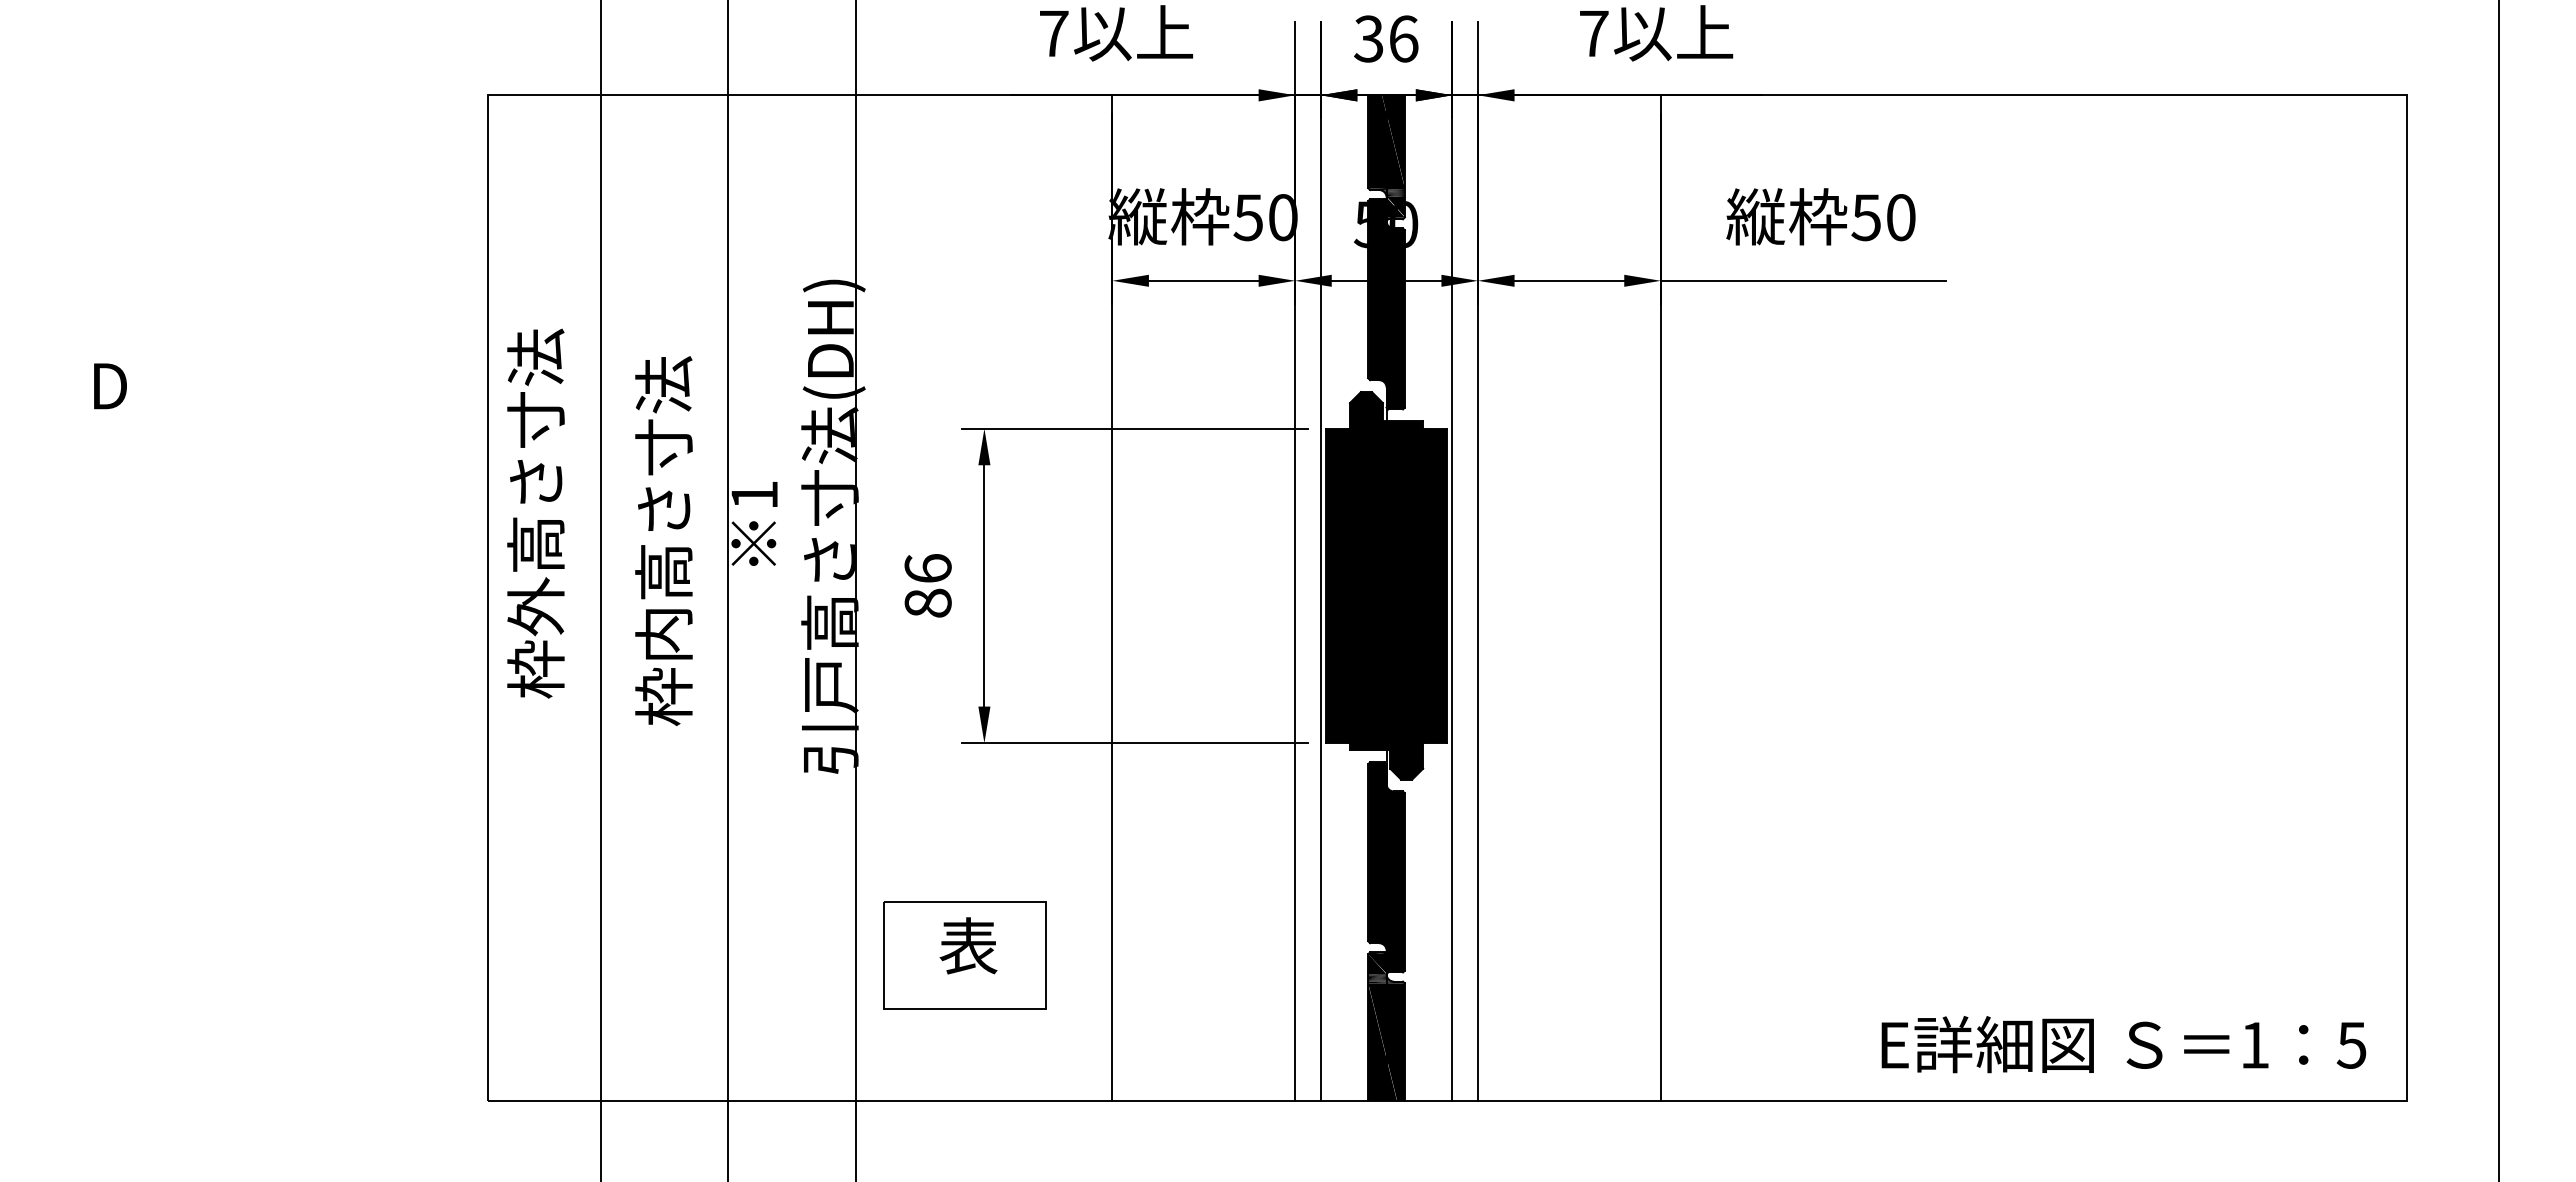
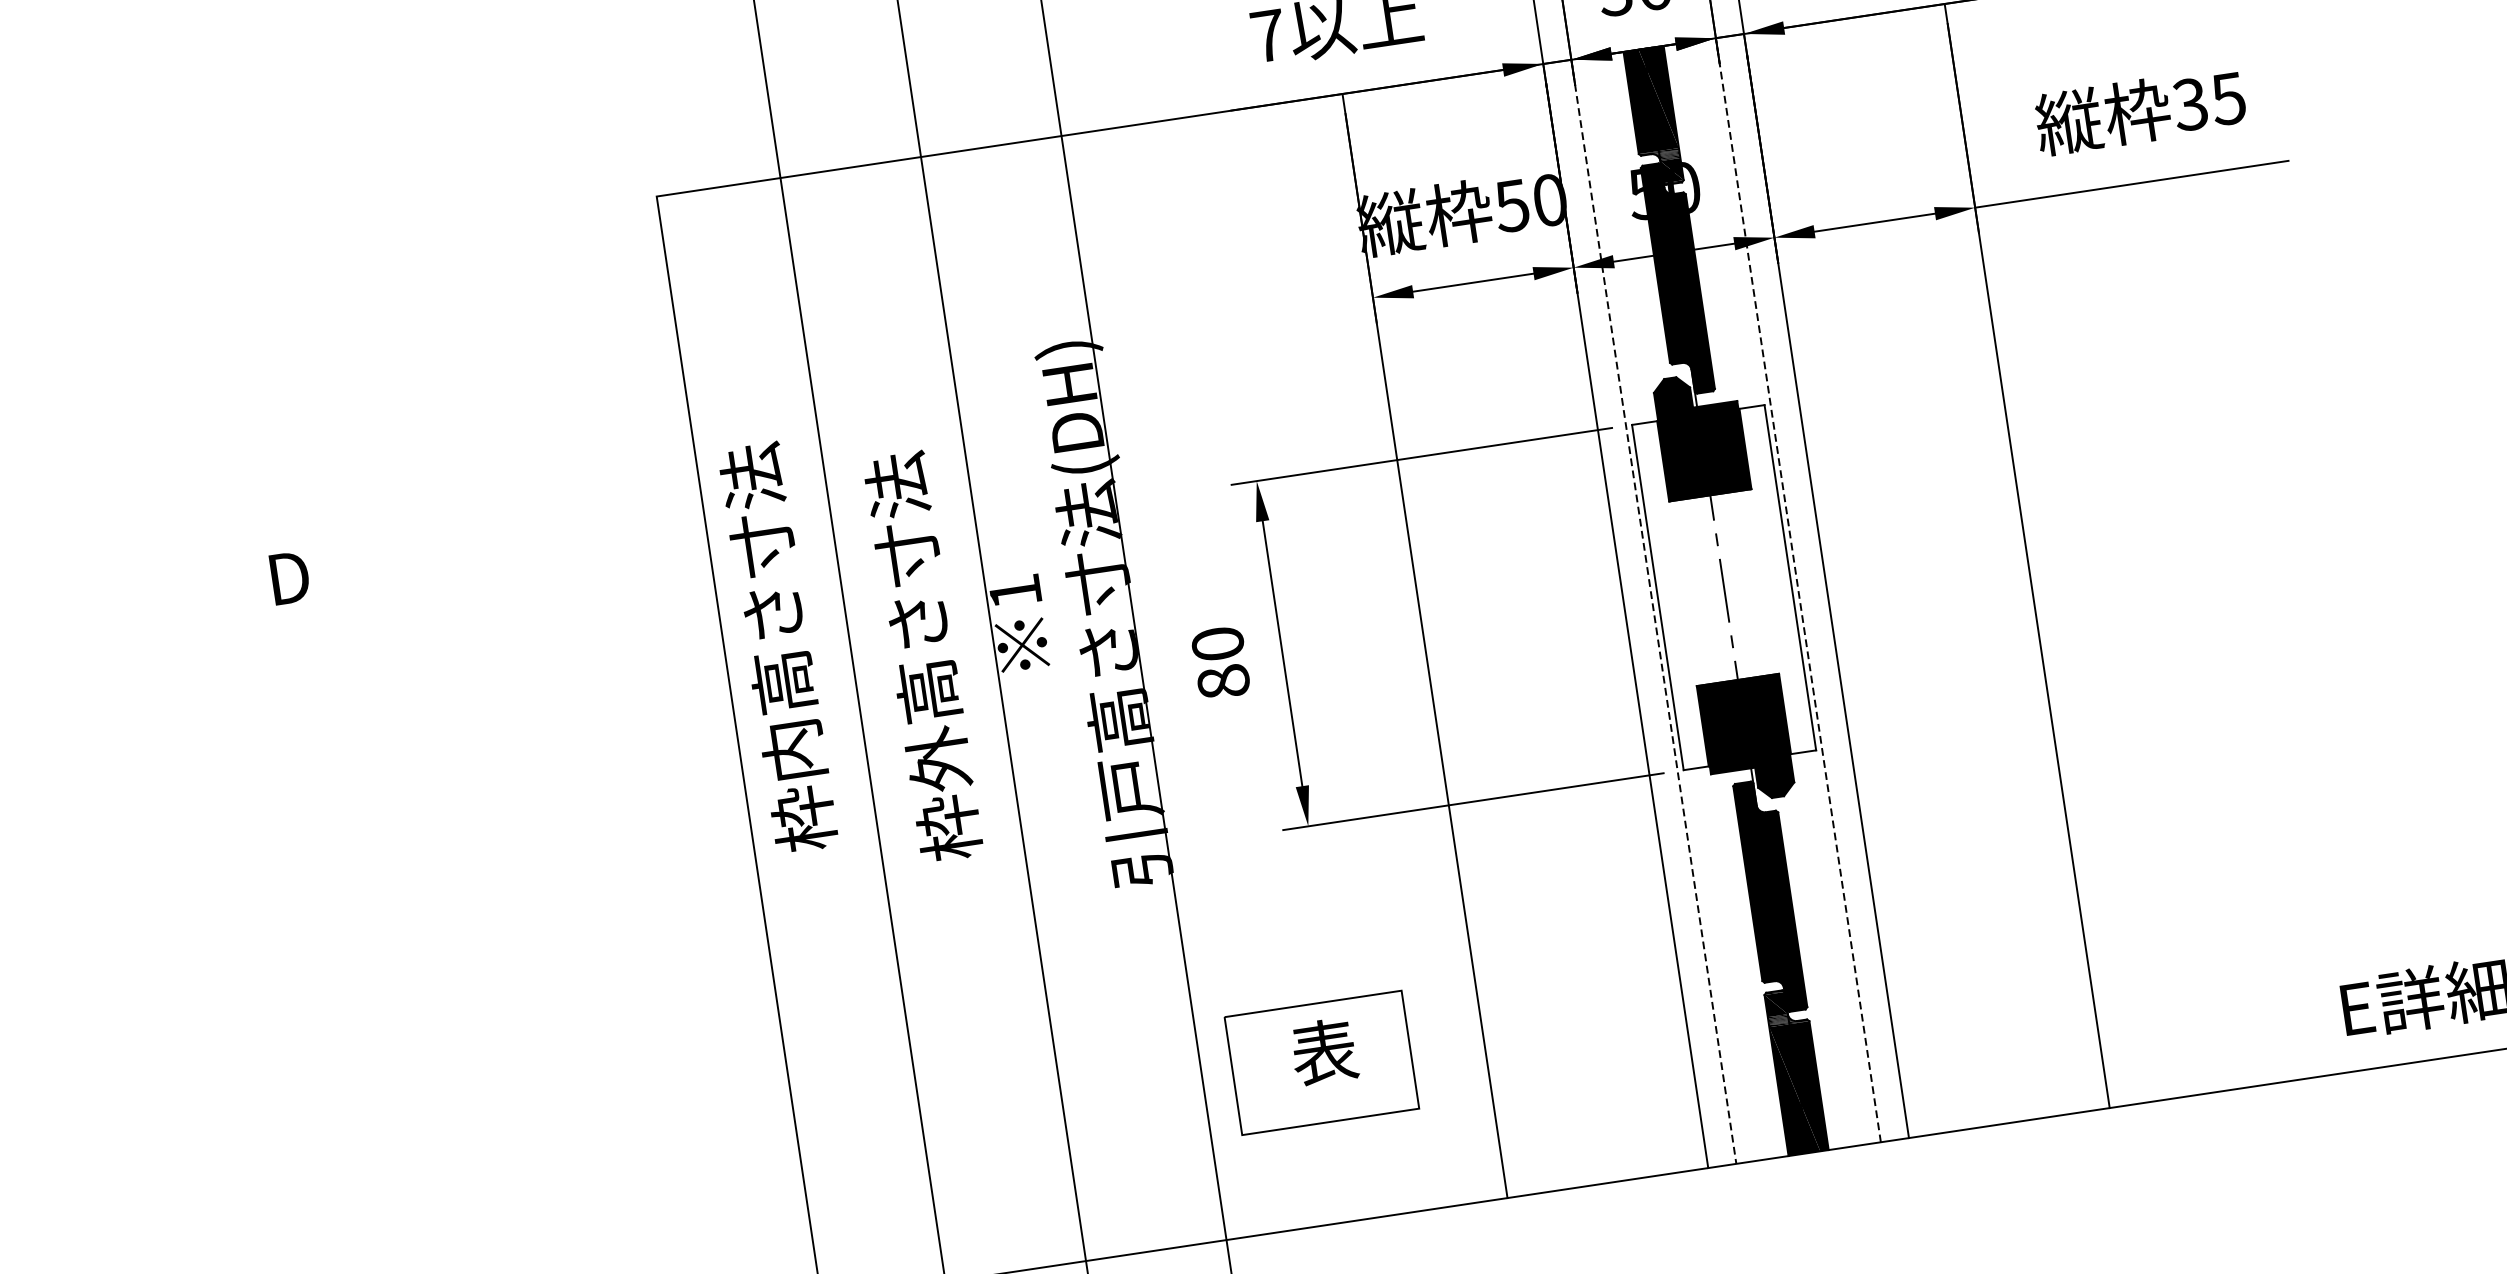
text: (1883, 217) -> (2209, 101), 50 -> 35
text: (927, 568) -> (1217, 643), 86 -> 80
fill: (1386, 585) -> (1723, 587), removed
line: (1320, 598) -> (1653, 612), solid -> dashed
line: (1452, 598) -> (1798, 590), solid -> dashed
text: (535, 606) -> (793, 749), 枠外高さ寸法 -> 枠内高さ寸法
text: (663, 633) -> (937, 758), 枠内高さ寸法 -> 枠外高さ寸法

